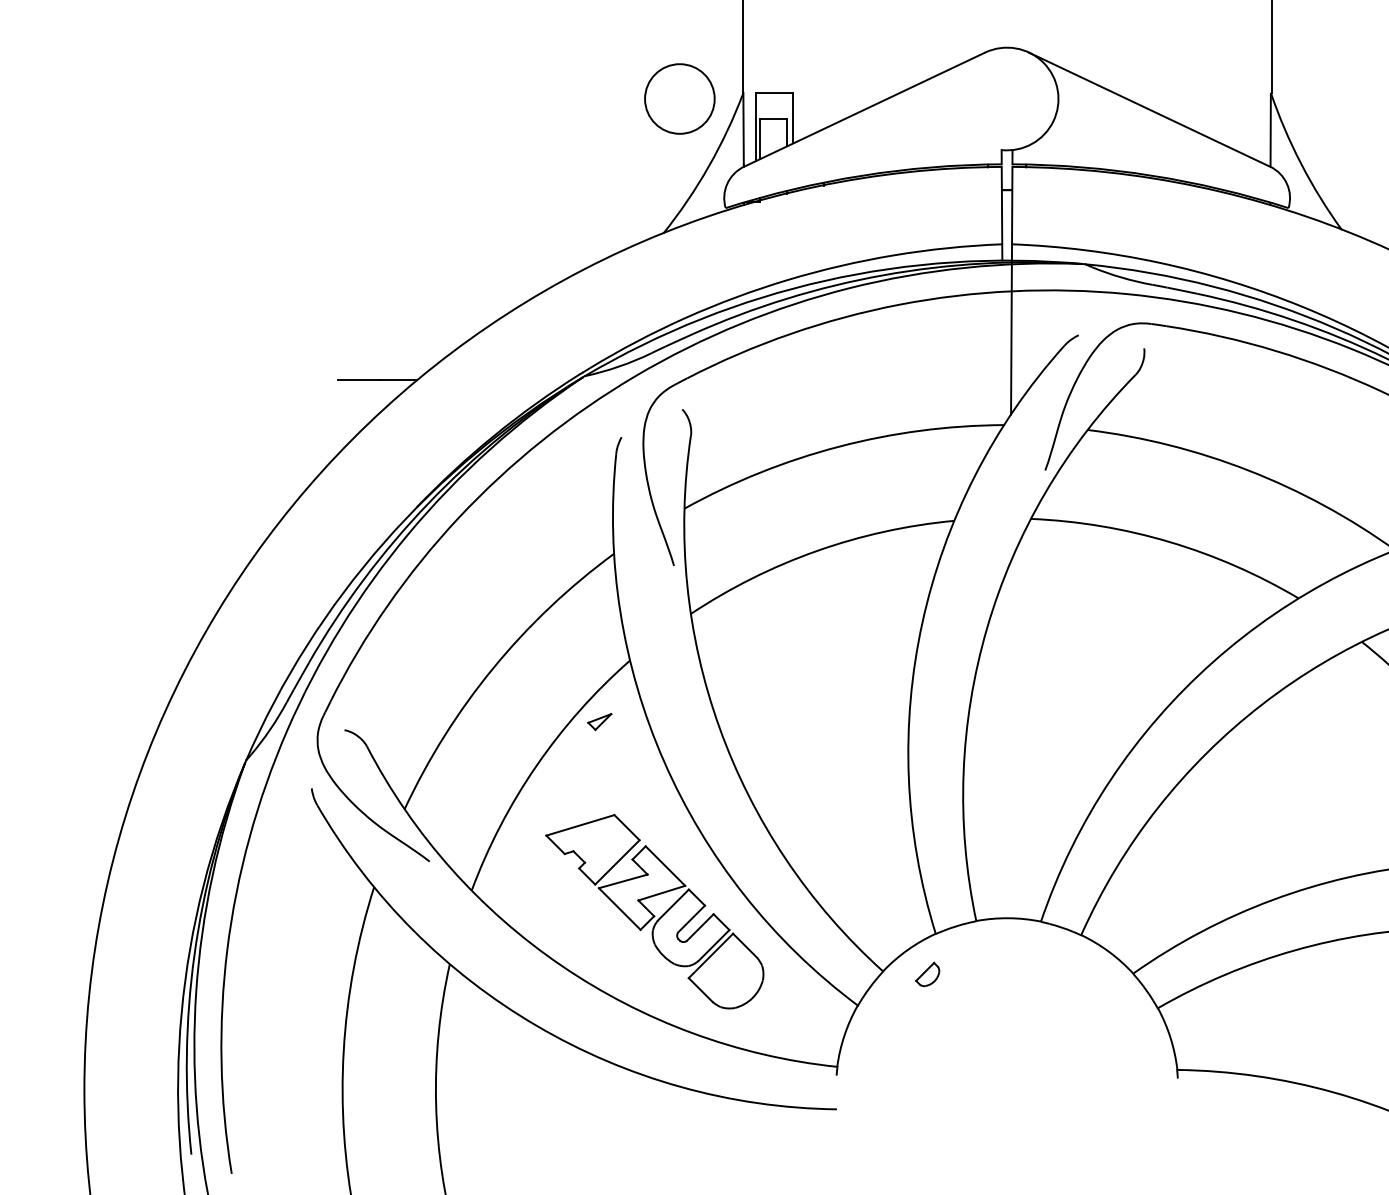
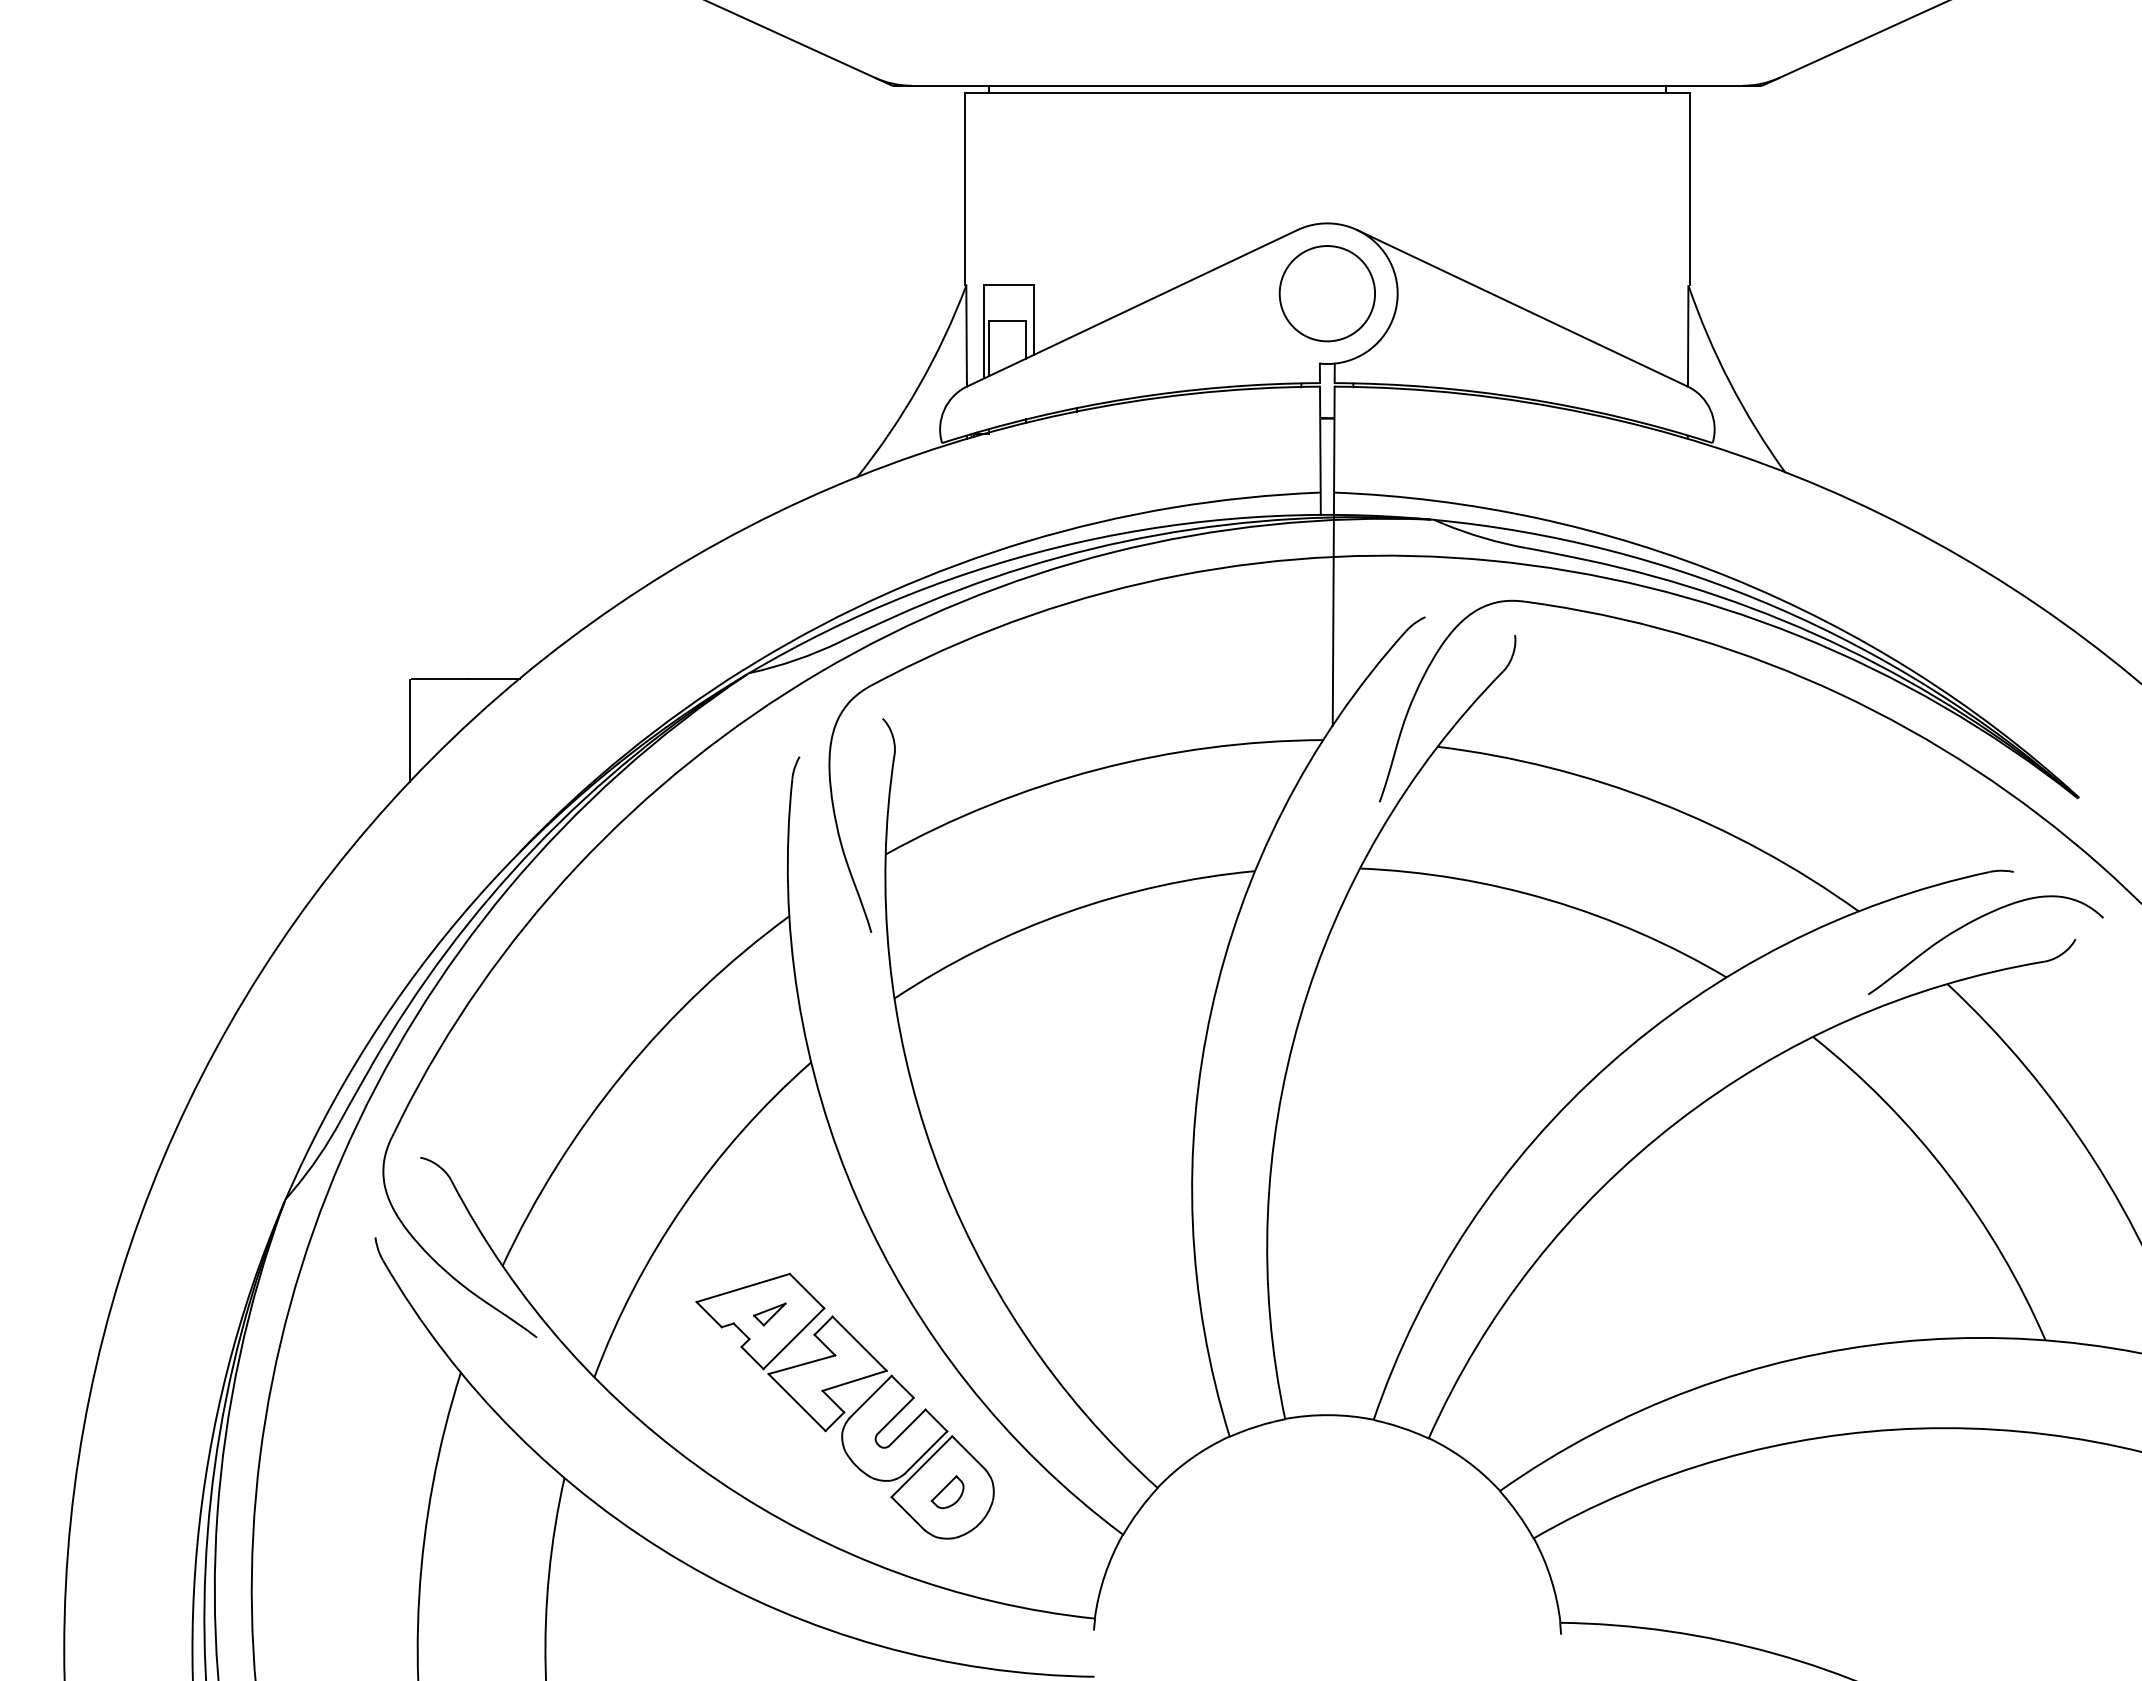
circle: (679, 98) -> (1326, 293), moved
line: (336, 418) -> (409, 731), added
part: (599, 721) -> (769, 1314), moved
part: (927, 974) -> (947, 1492), moved

